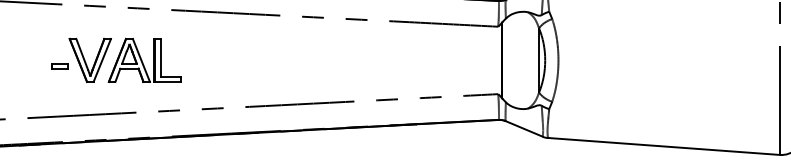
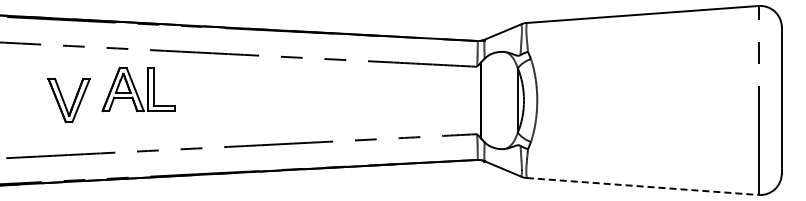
part: (144, 59) -> (138, 88), moved
part: (59, 66) -> (38, 106), removed
line: (664, 146) -> (643, 186), solid -> dashed

